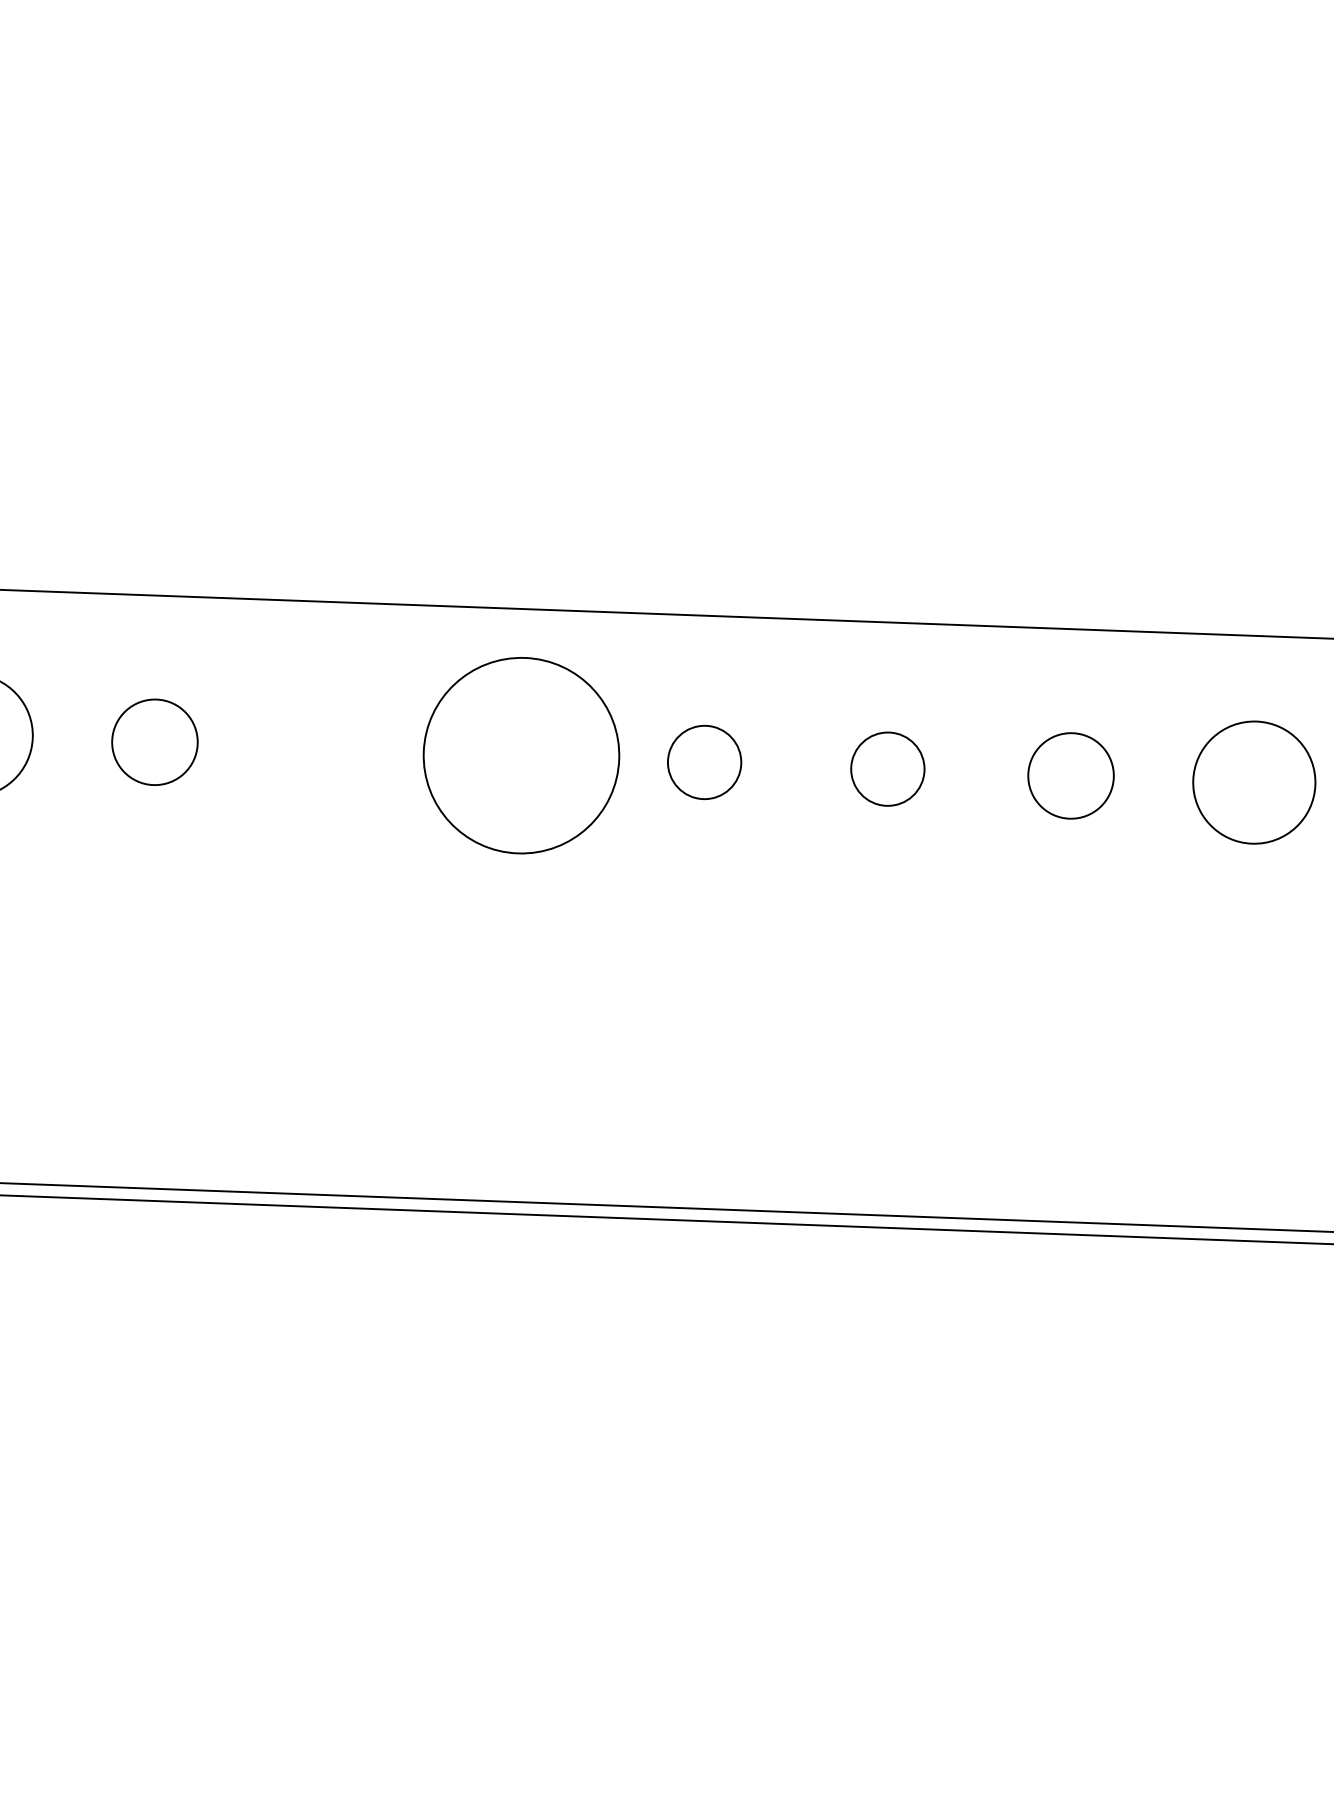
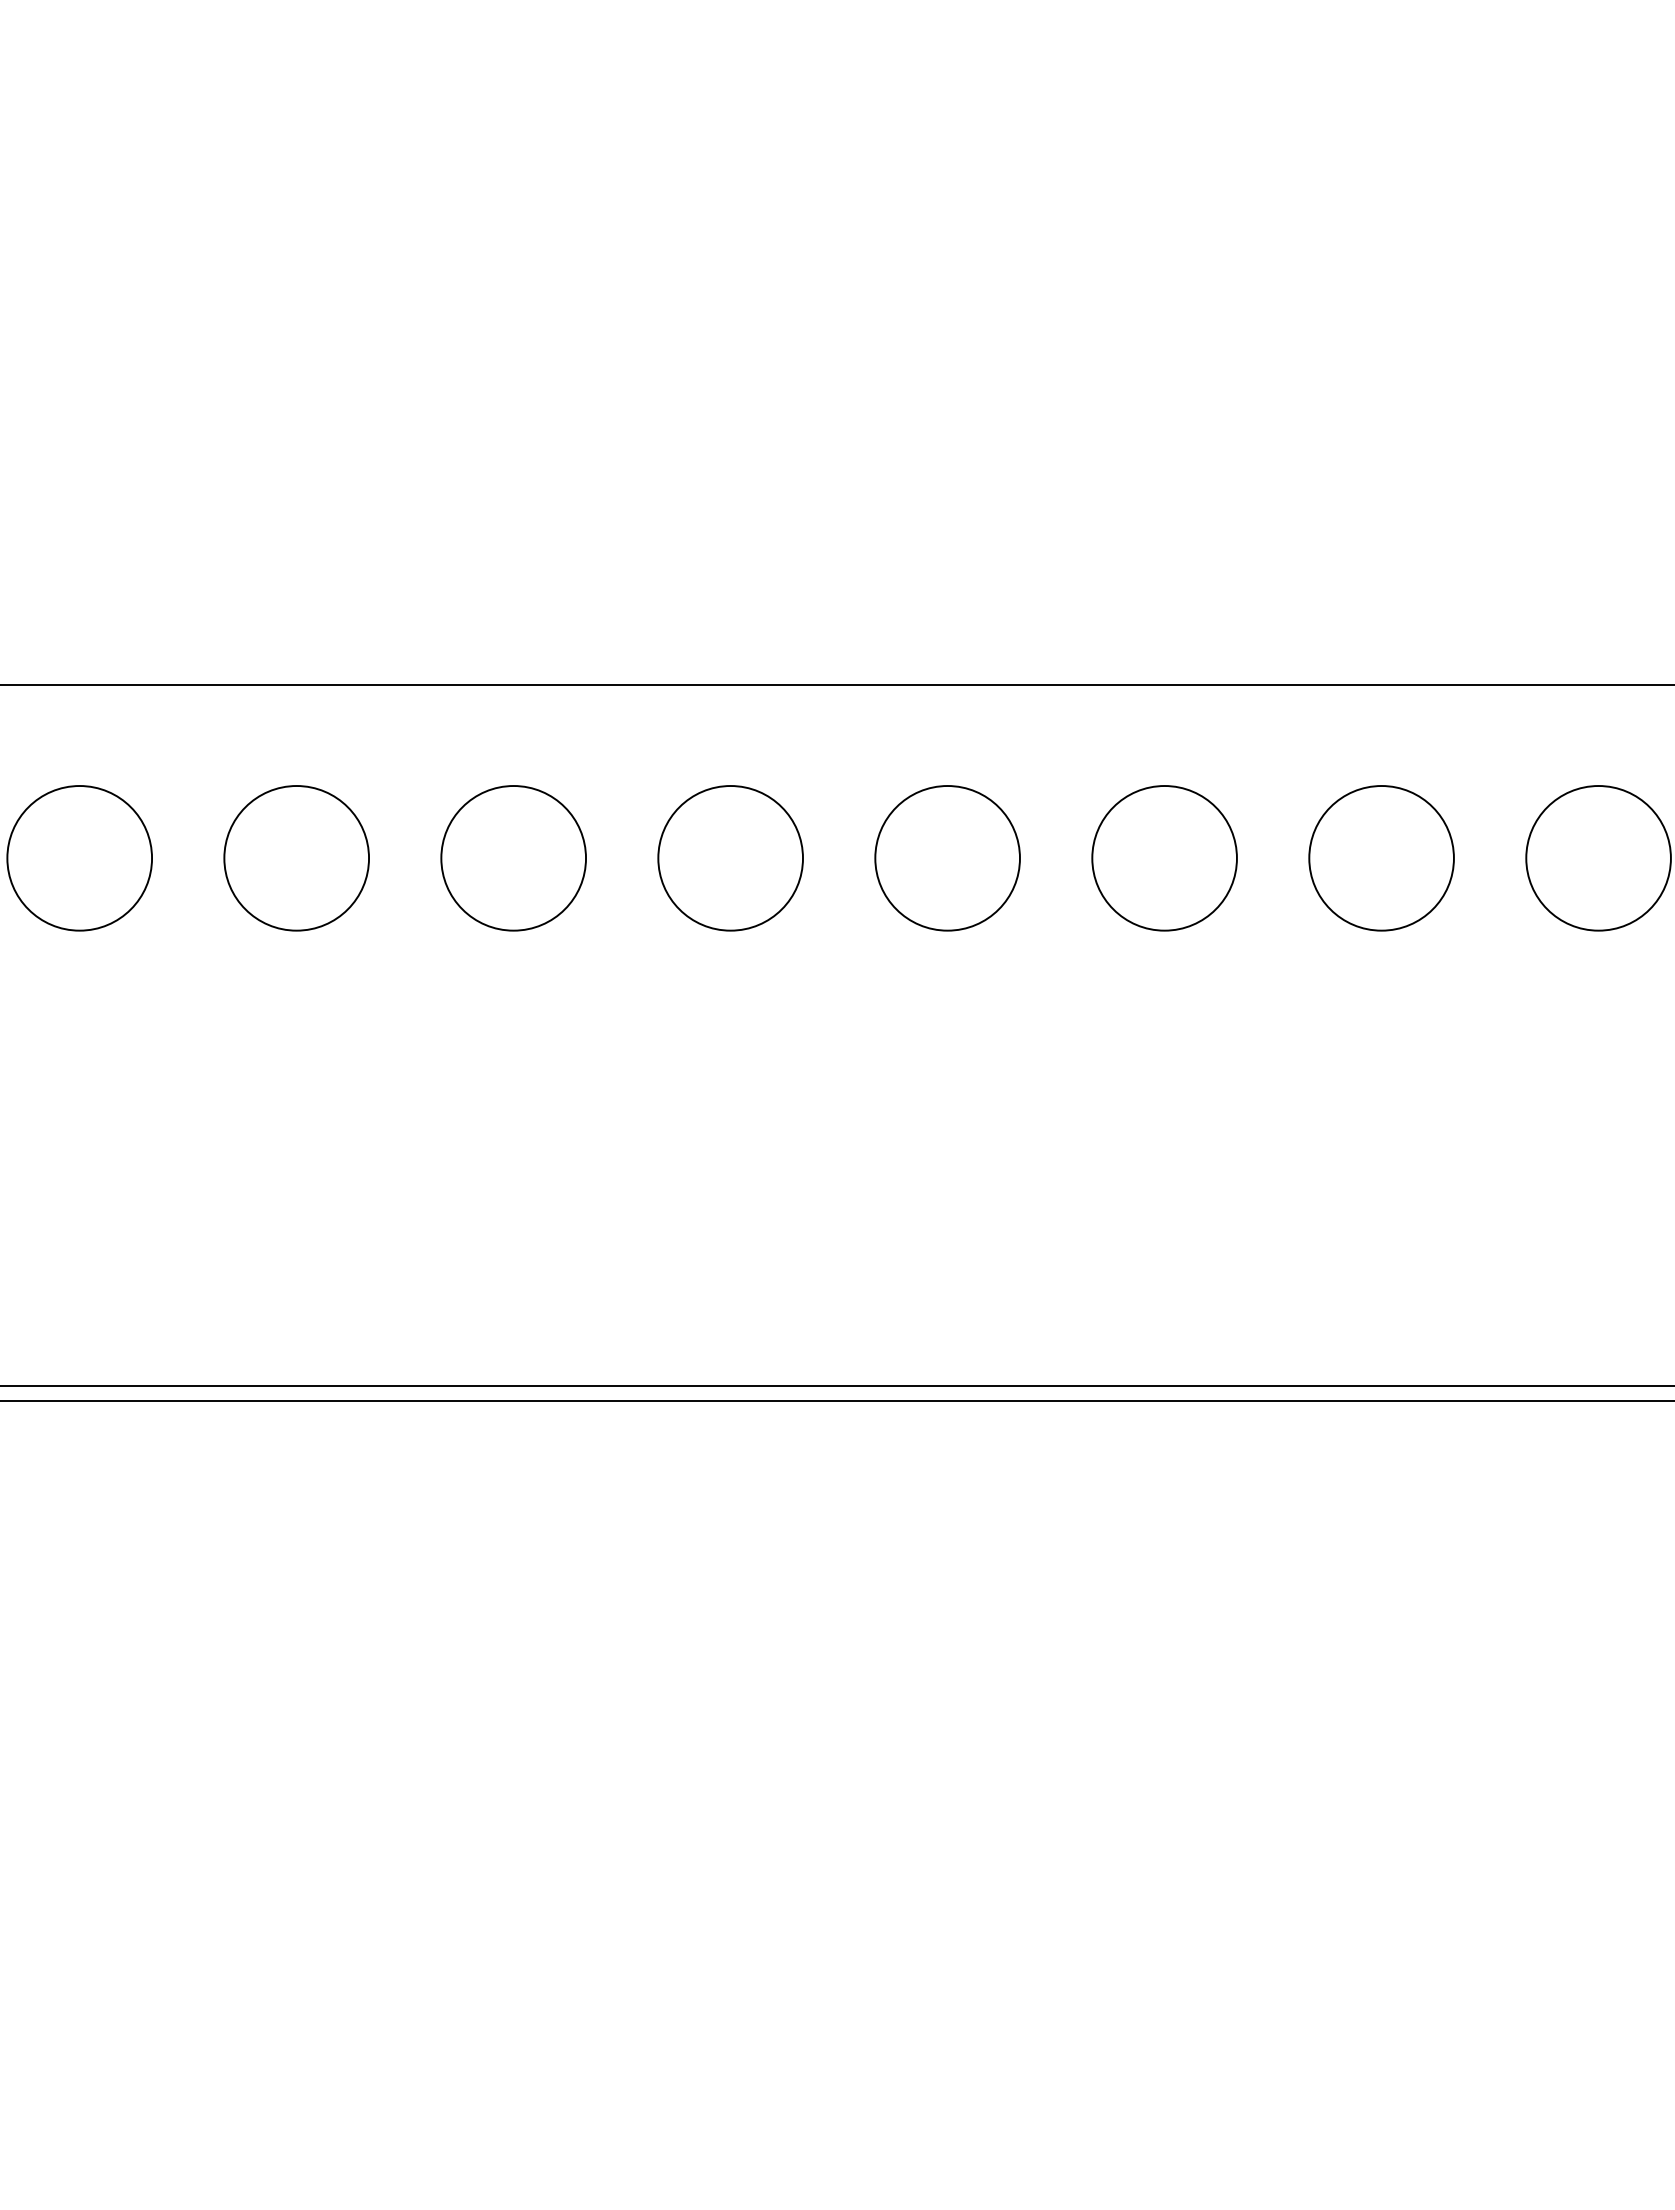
circle: (154, 742) -> (296, 858), size x1.43
circle: (338, 749) -> (513, 858), added
circle: (521, 755) -> (730, 858), size x0.62
circle: (704, 762) -> (947, 858), size x1.67
circle: (887, 769) -> (1164, 858), size x1.67
circle: (1070, 776) -> (1381, 858), size x1.43

